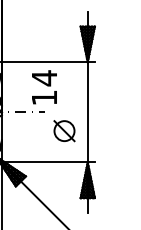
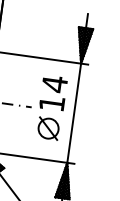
text: (44, 87) -> (53, 93), moved

